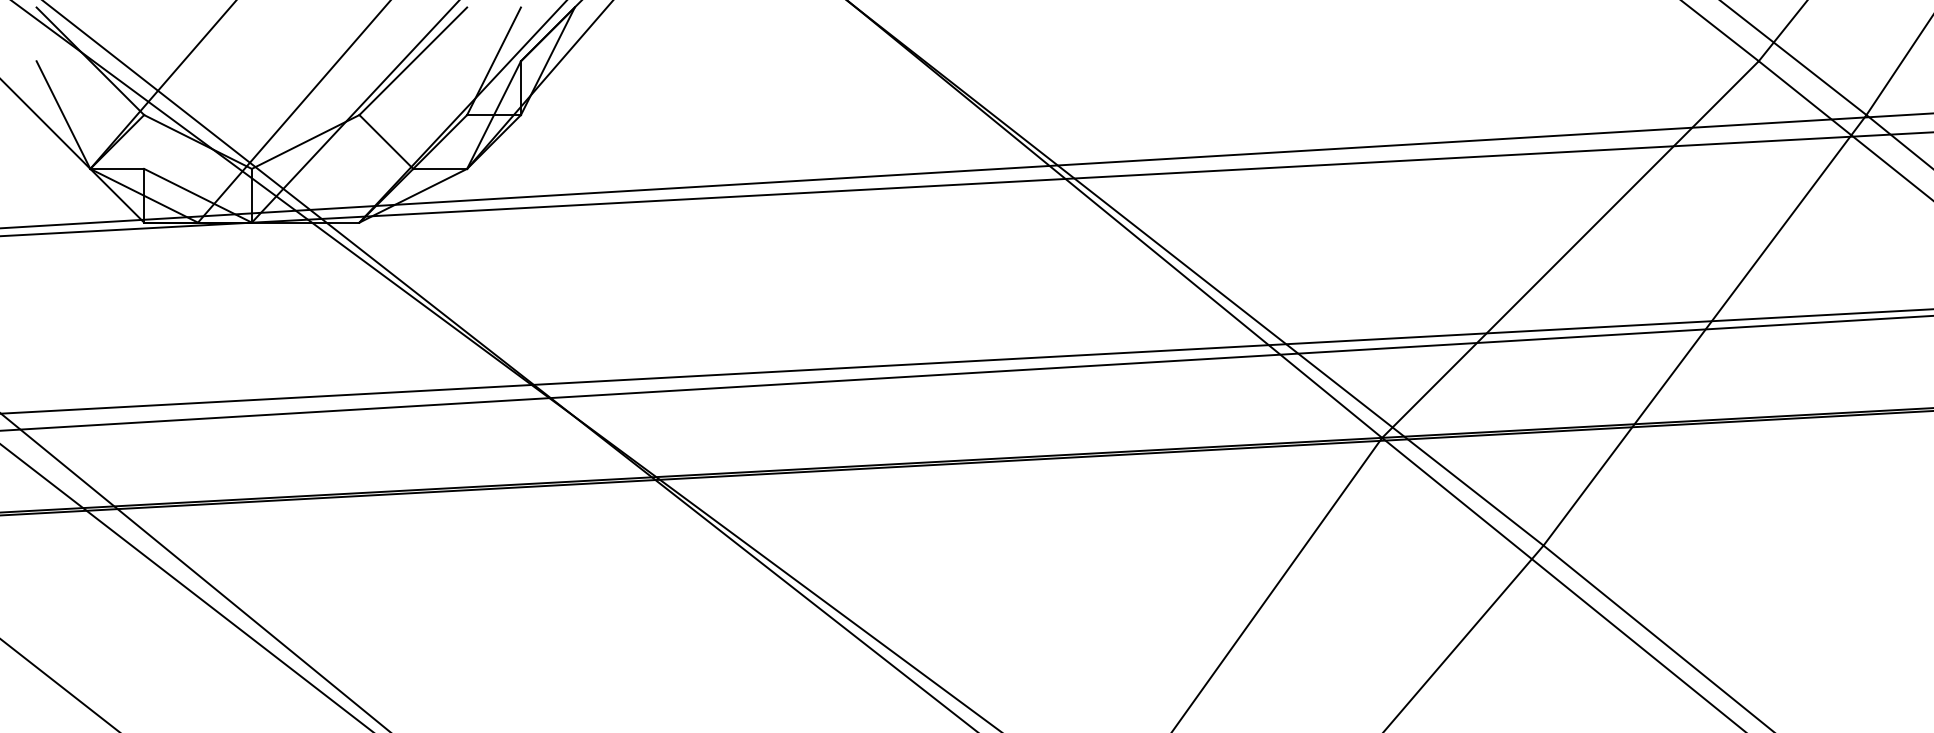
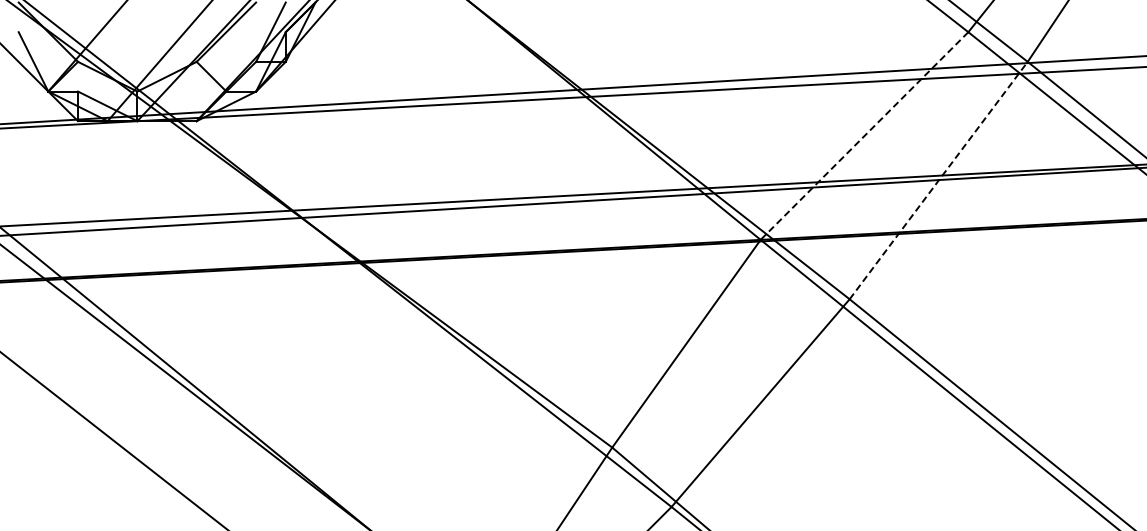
line: (1570, 250) -> (864, 136), solid -> dashed
line: (1706, 330) -> (939, 180), solid -> dashed

